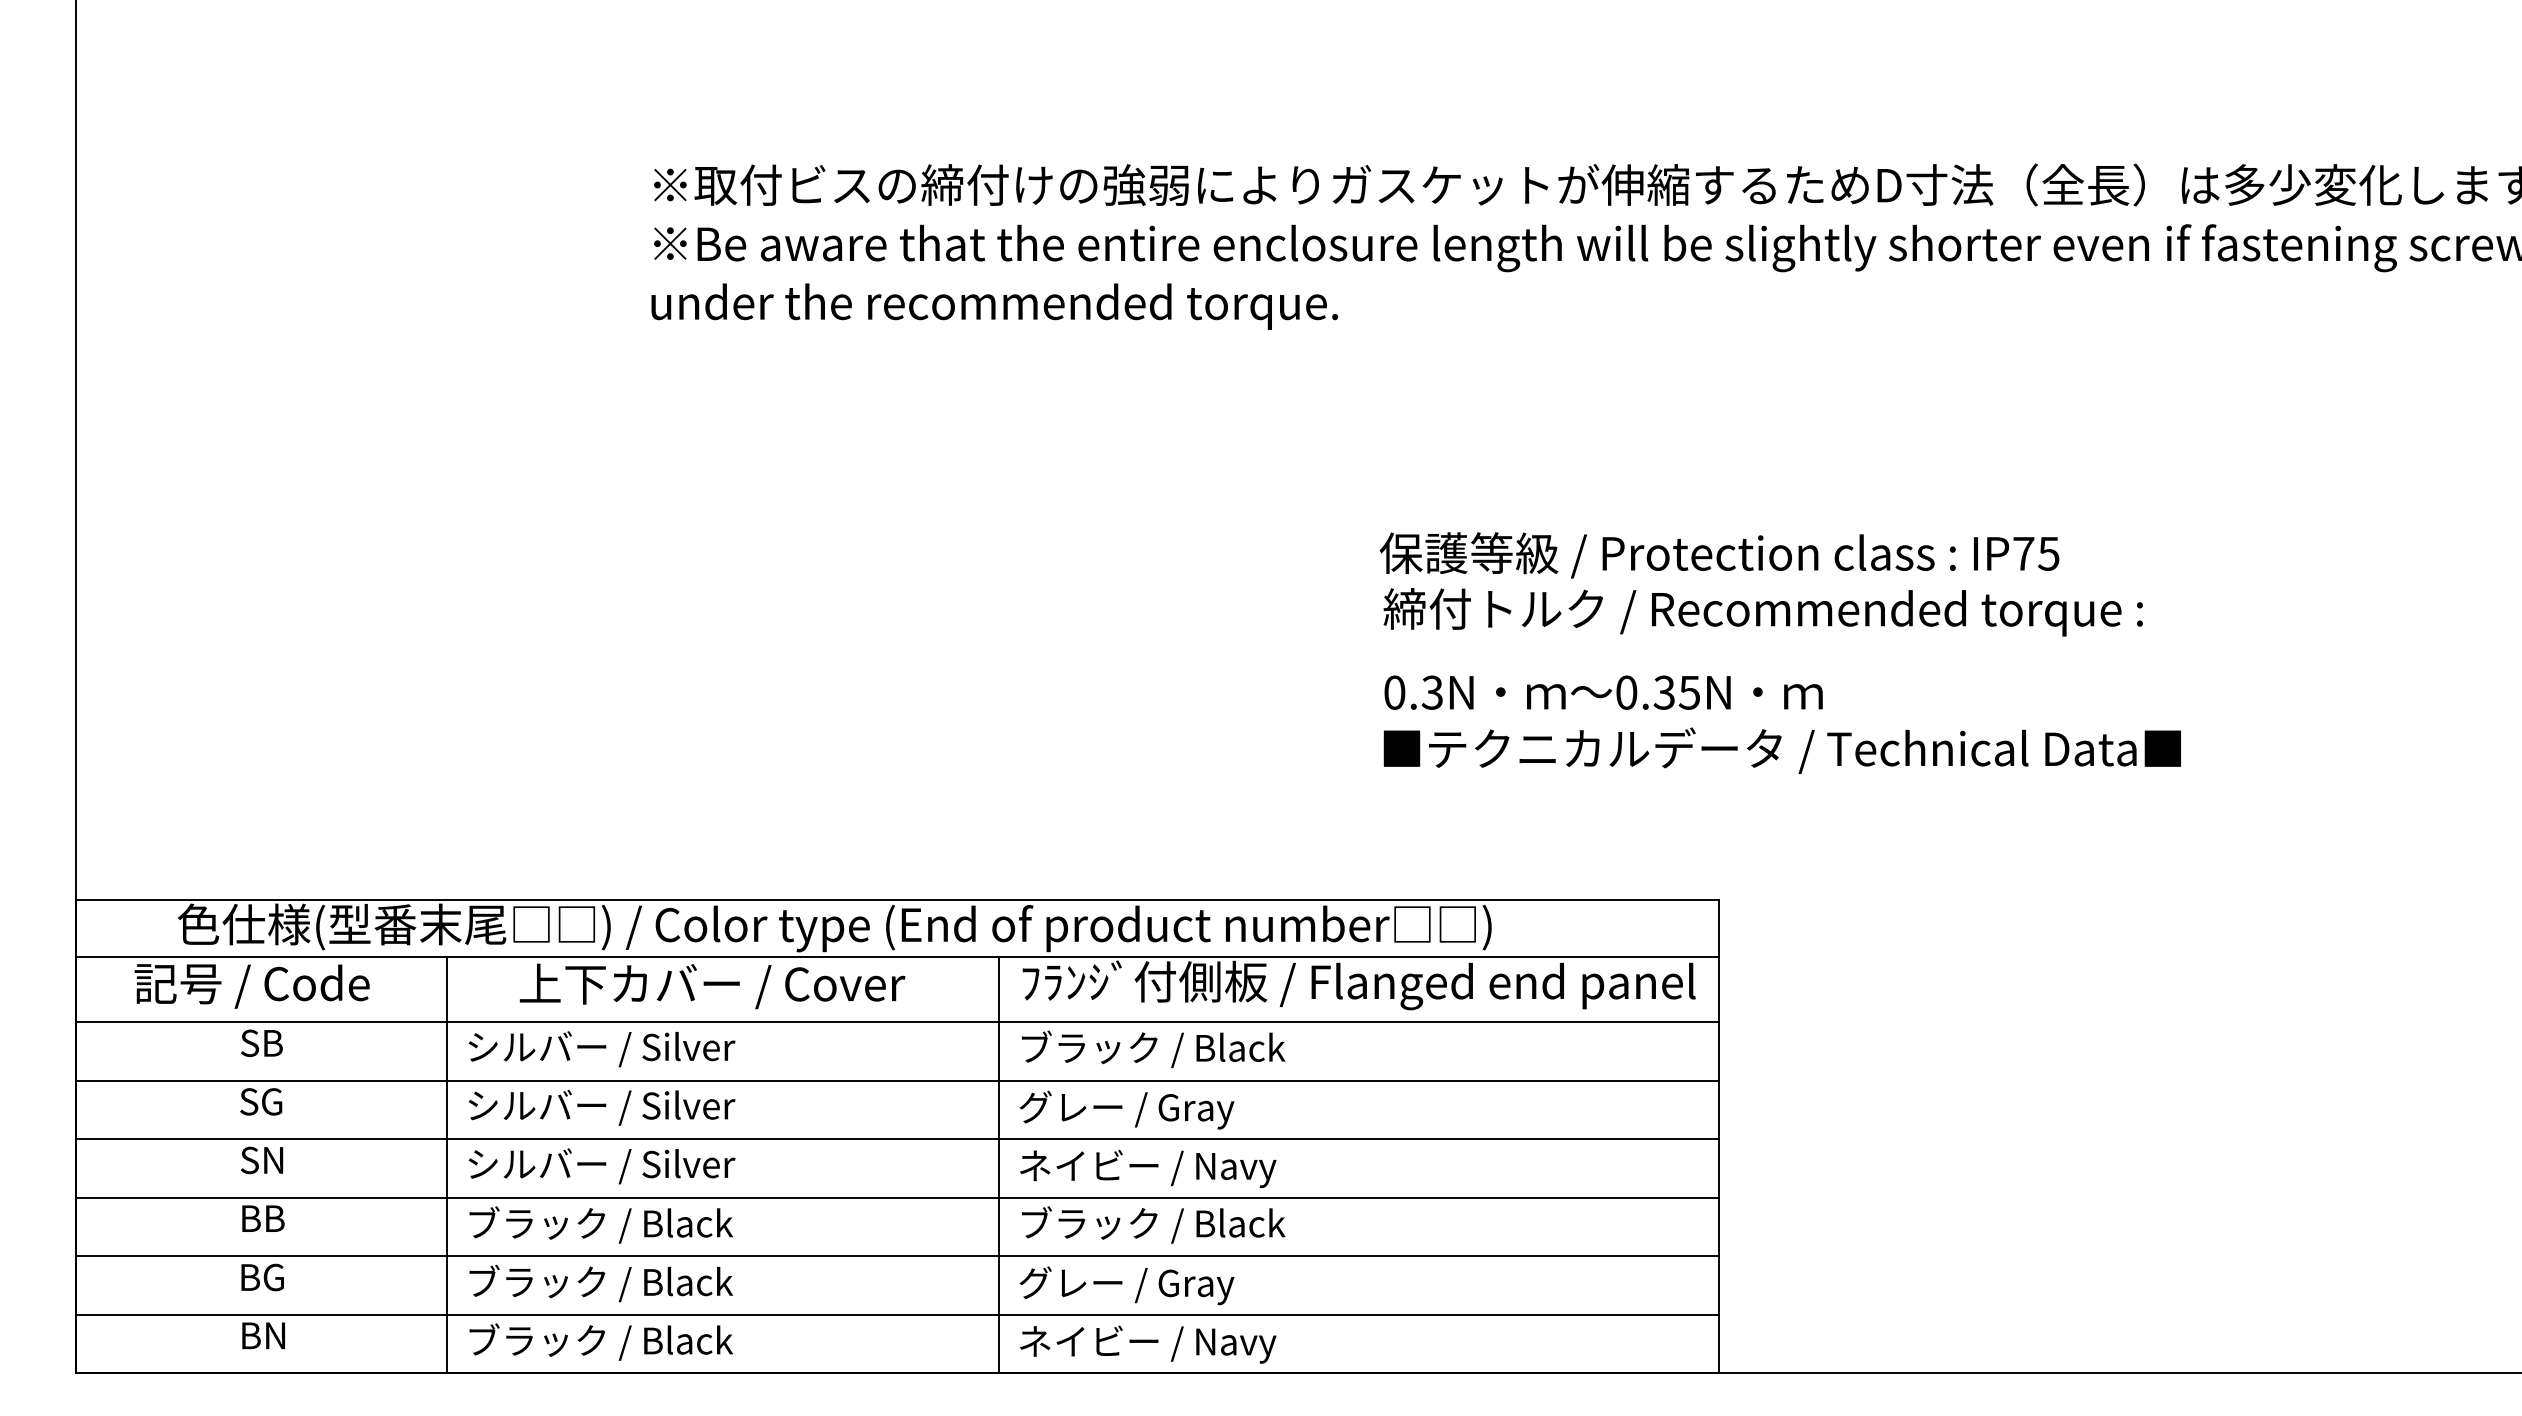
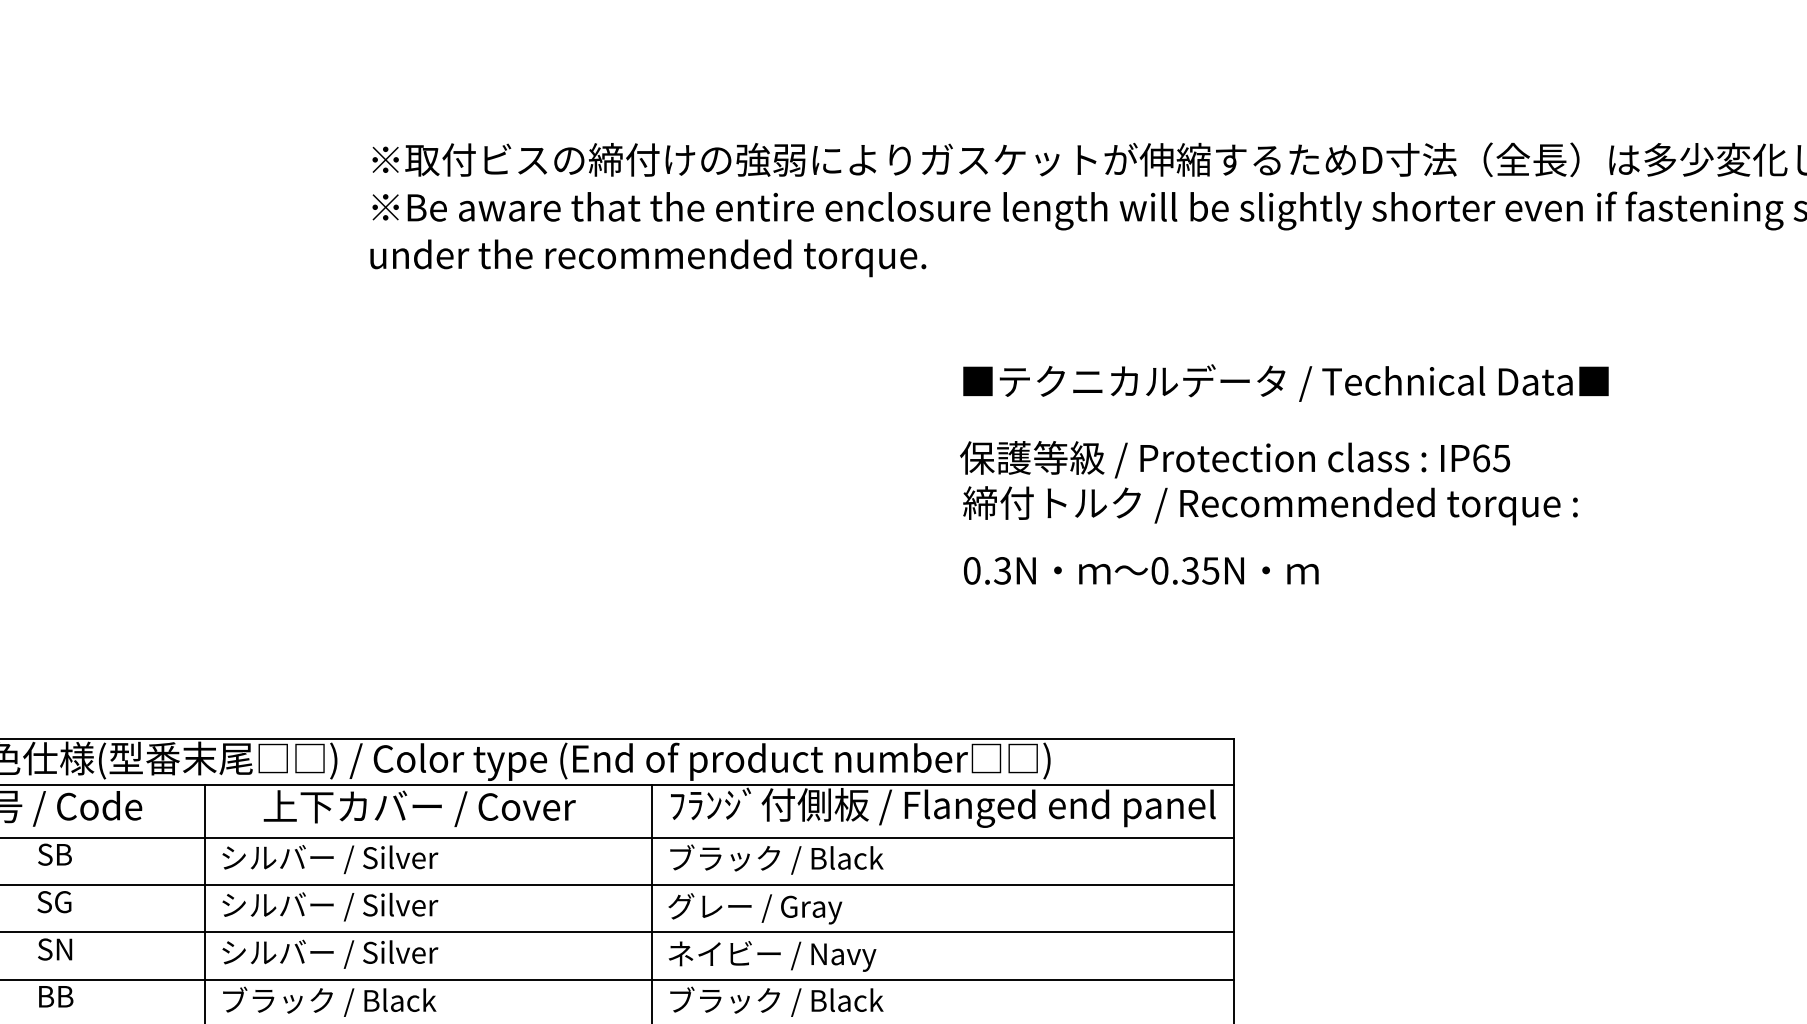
text: (2023, 553) -> (1481, 458), IP75 -> IP65
text: (1781, 750) -> (1285, 382), moved

